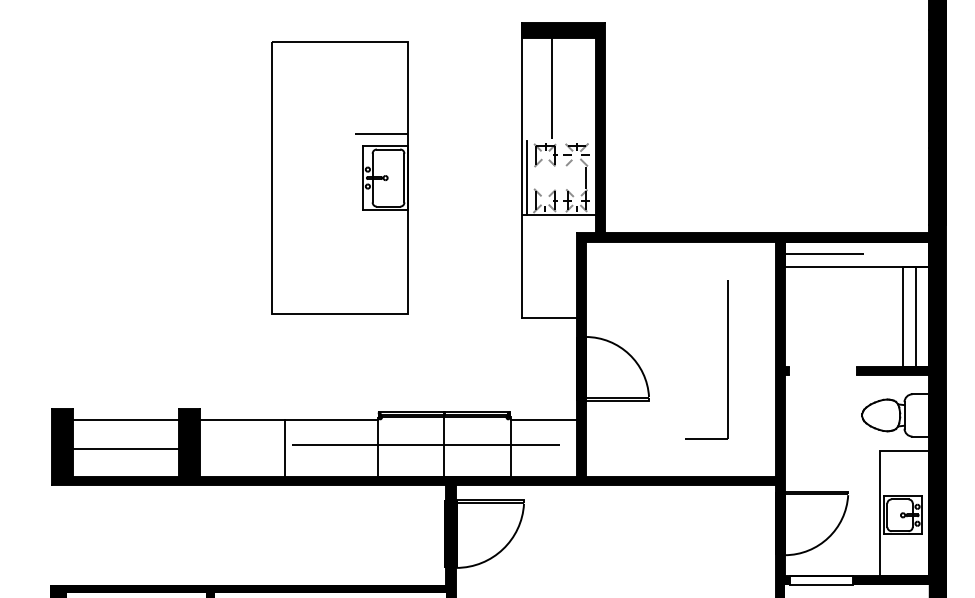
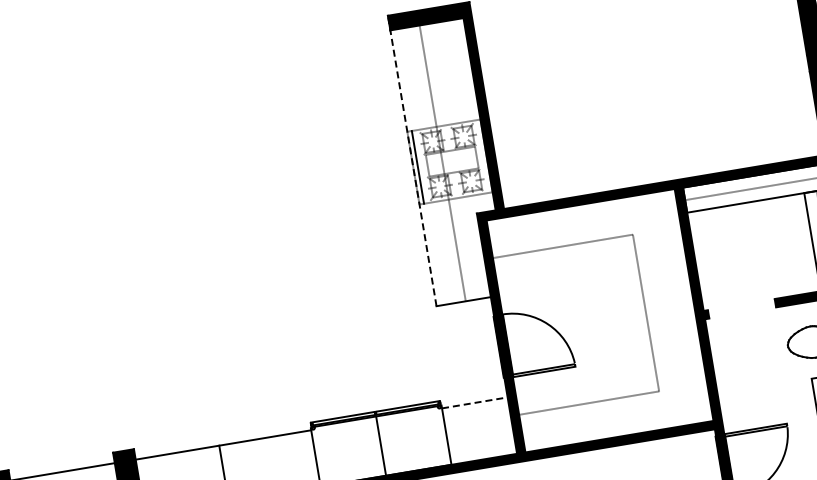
line: (522, 170) -> (412, 160), solid -> dashed
part: (339, 177) -> (233, 197), removed
line: (544, 419) -> (475, 402), solid -> dashed
line: (430, 445) -> (367, 447), removed

